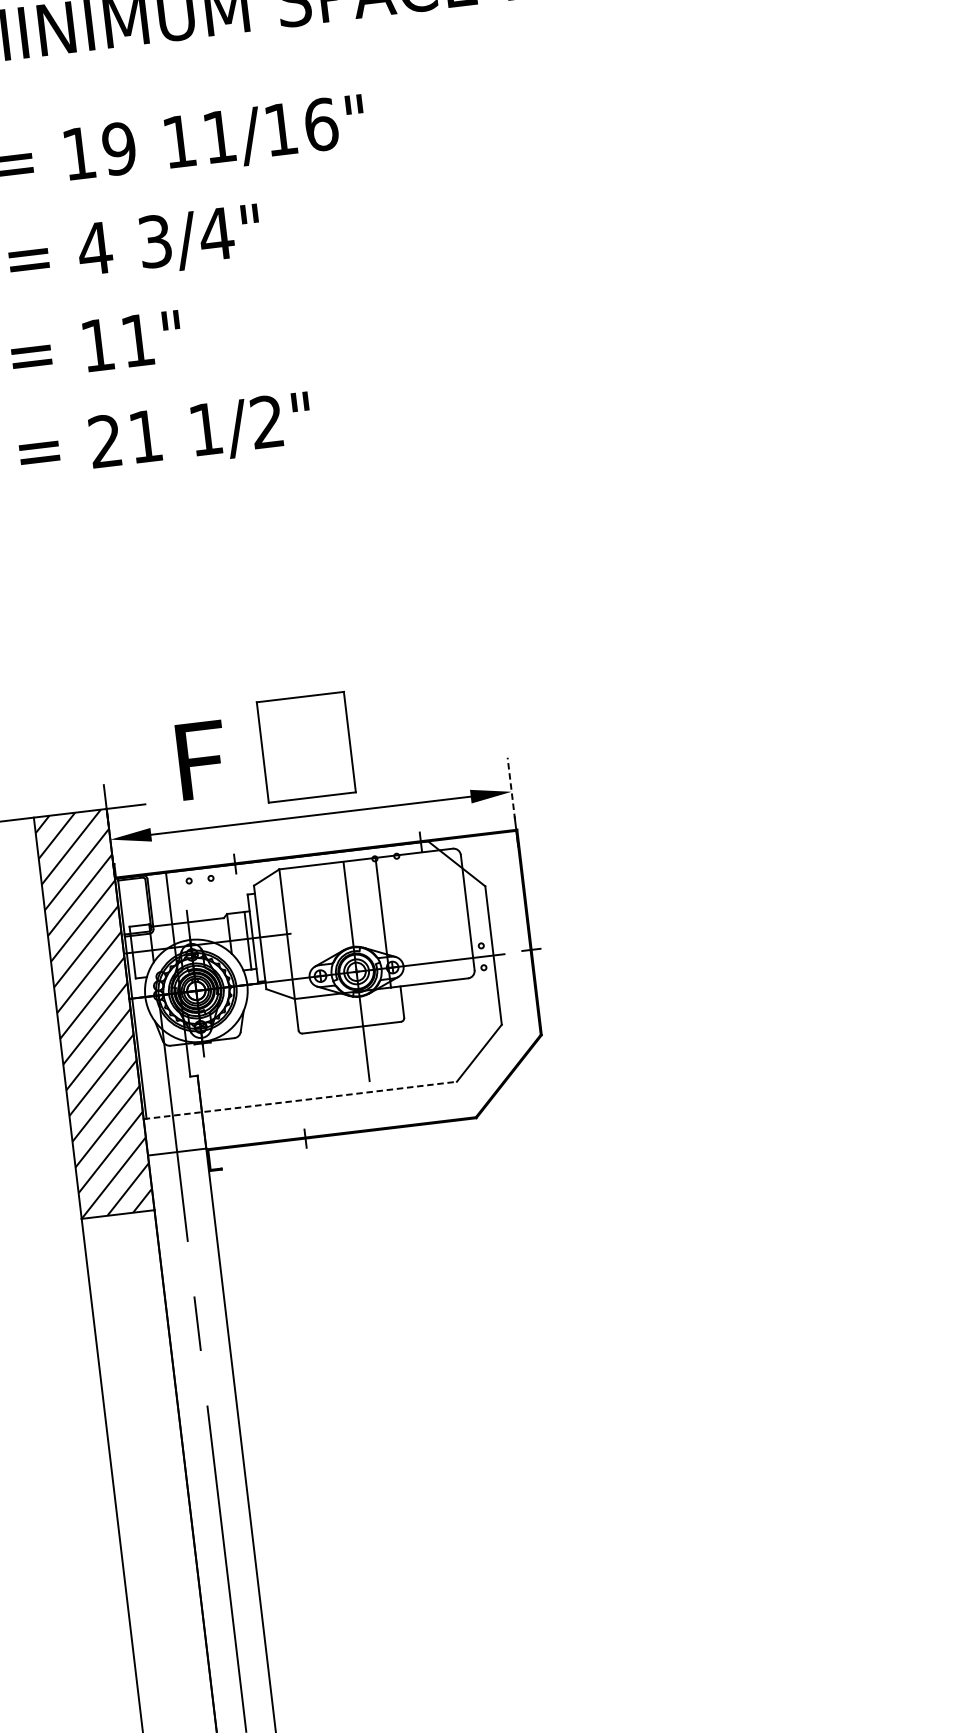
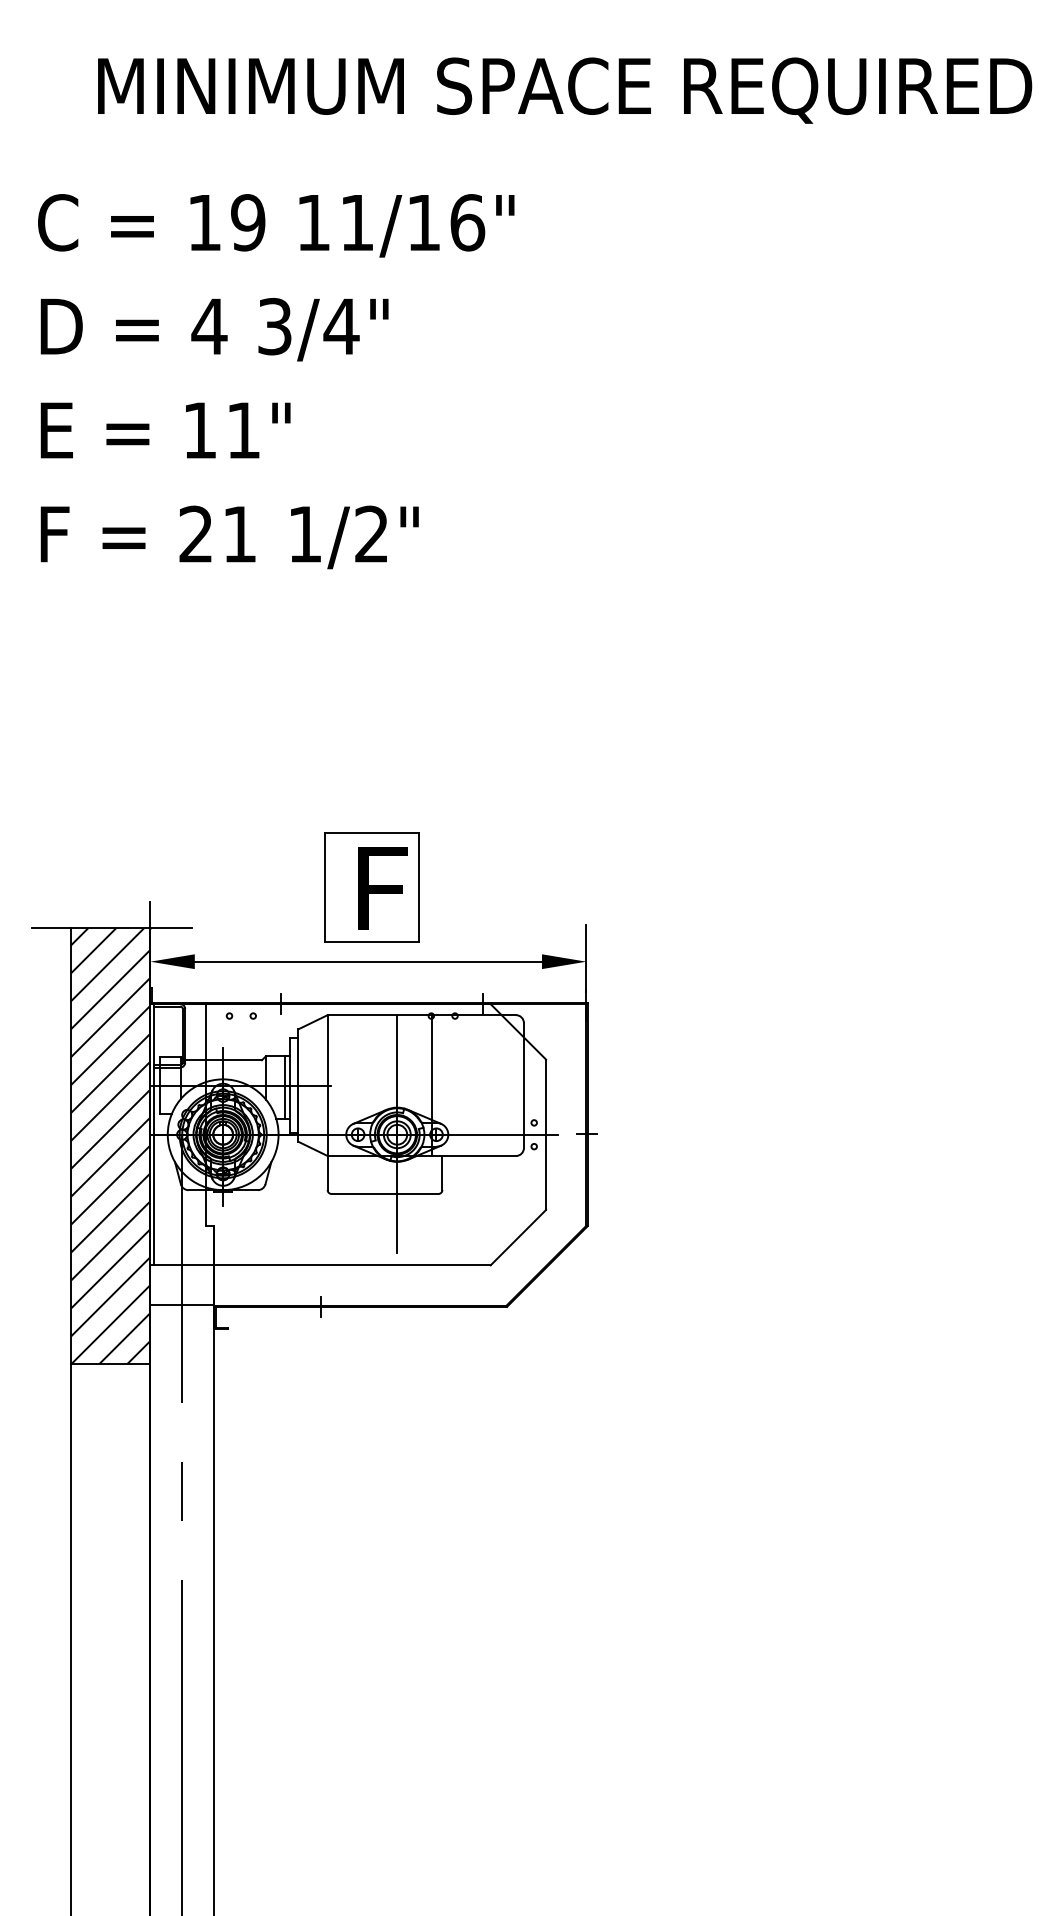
text: (201, 760) -> (382, 888), moved
line: (511, 788) -> (586, 958), dashed -> solid
line: (301, 1100) -> (321, 1265), dashed -> solid

